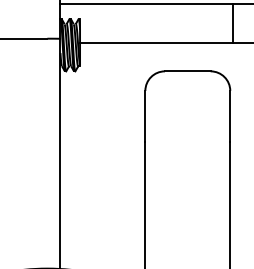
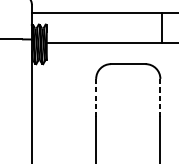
line: (145, 115) -> (96, 97), solid -> dashed
line: (230, 116) -> (160, 98), solid -> dashed

